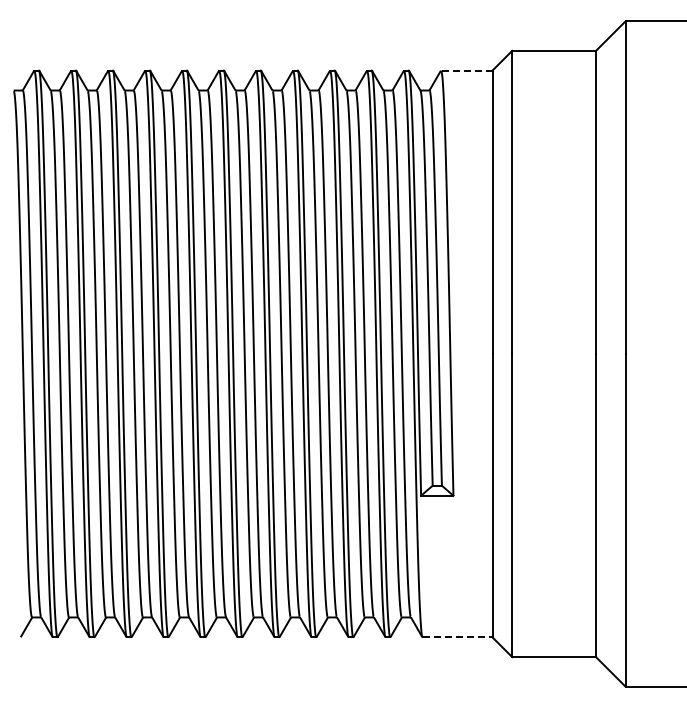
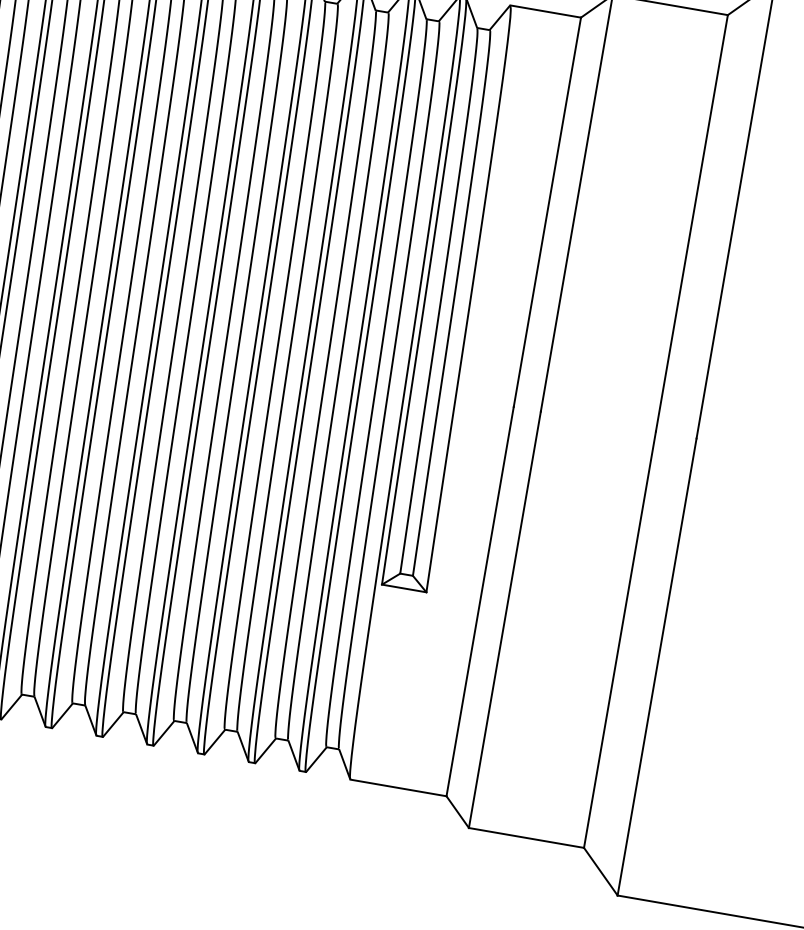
line: (466, 70) -> (545, 11), dashed -> solid
line: (457, 637) -> (398, 787), dashed -> solid

